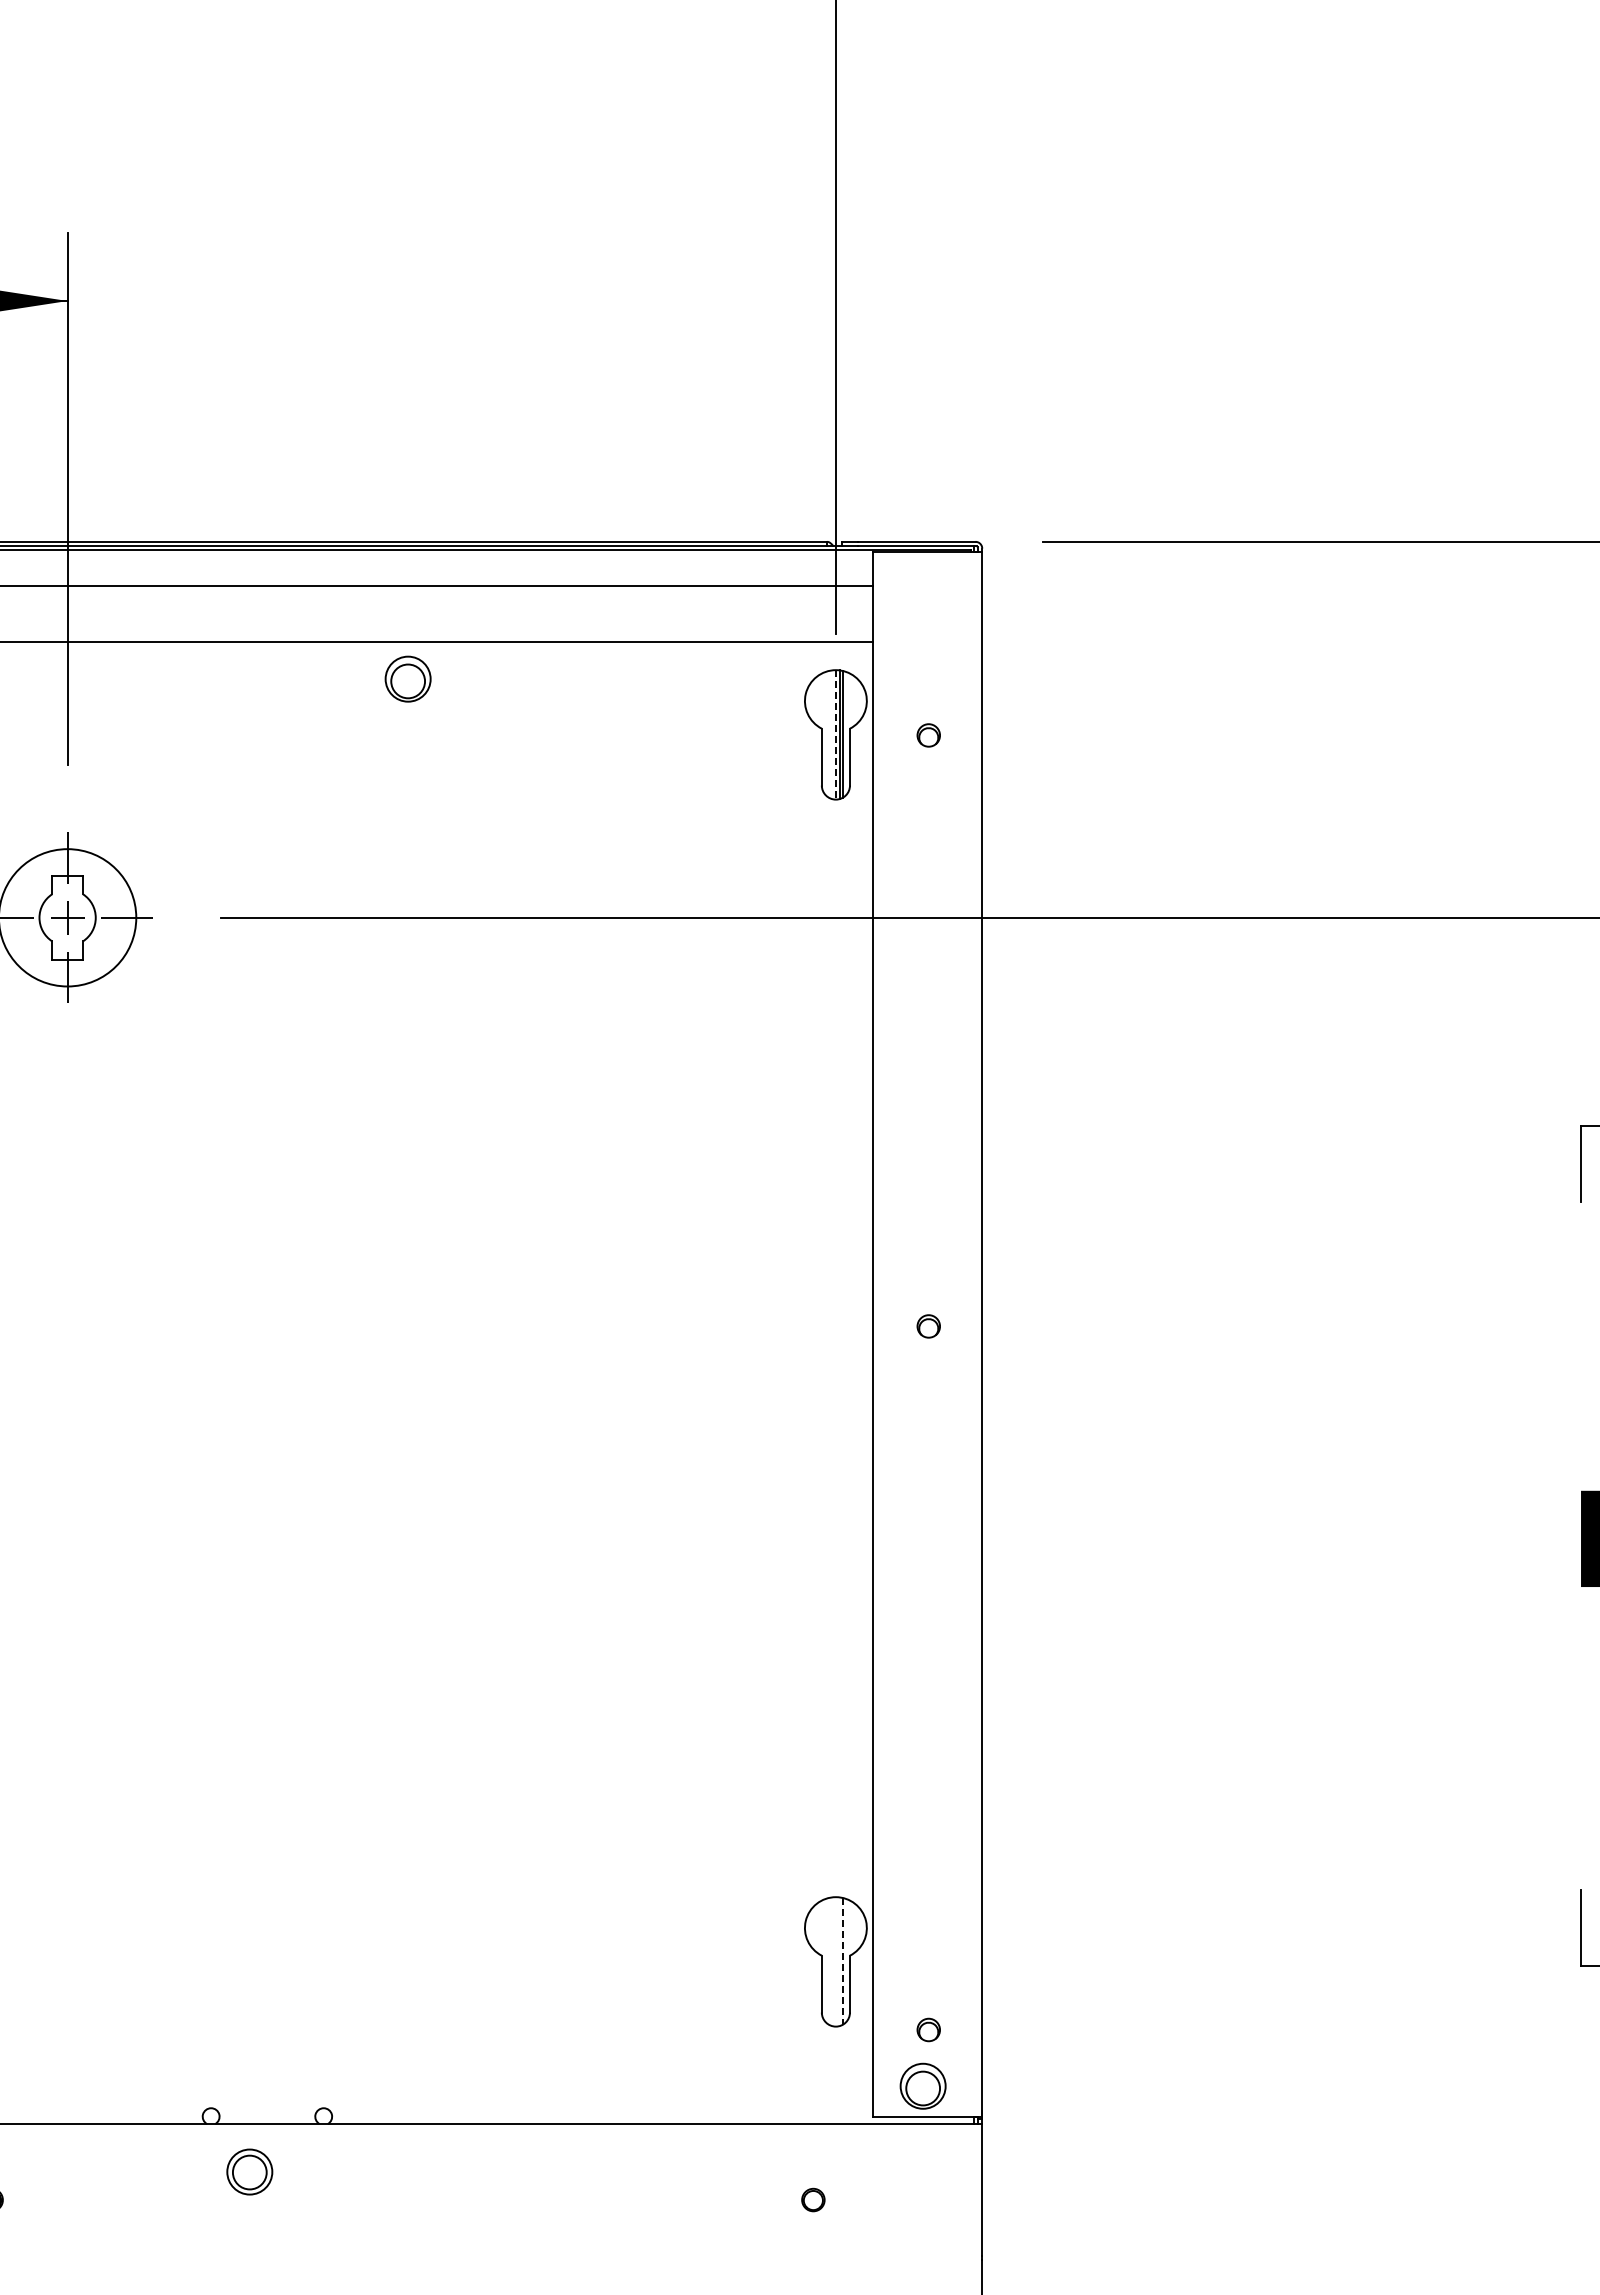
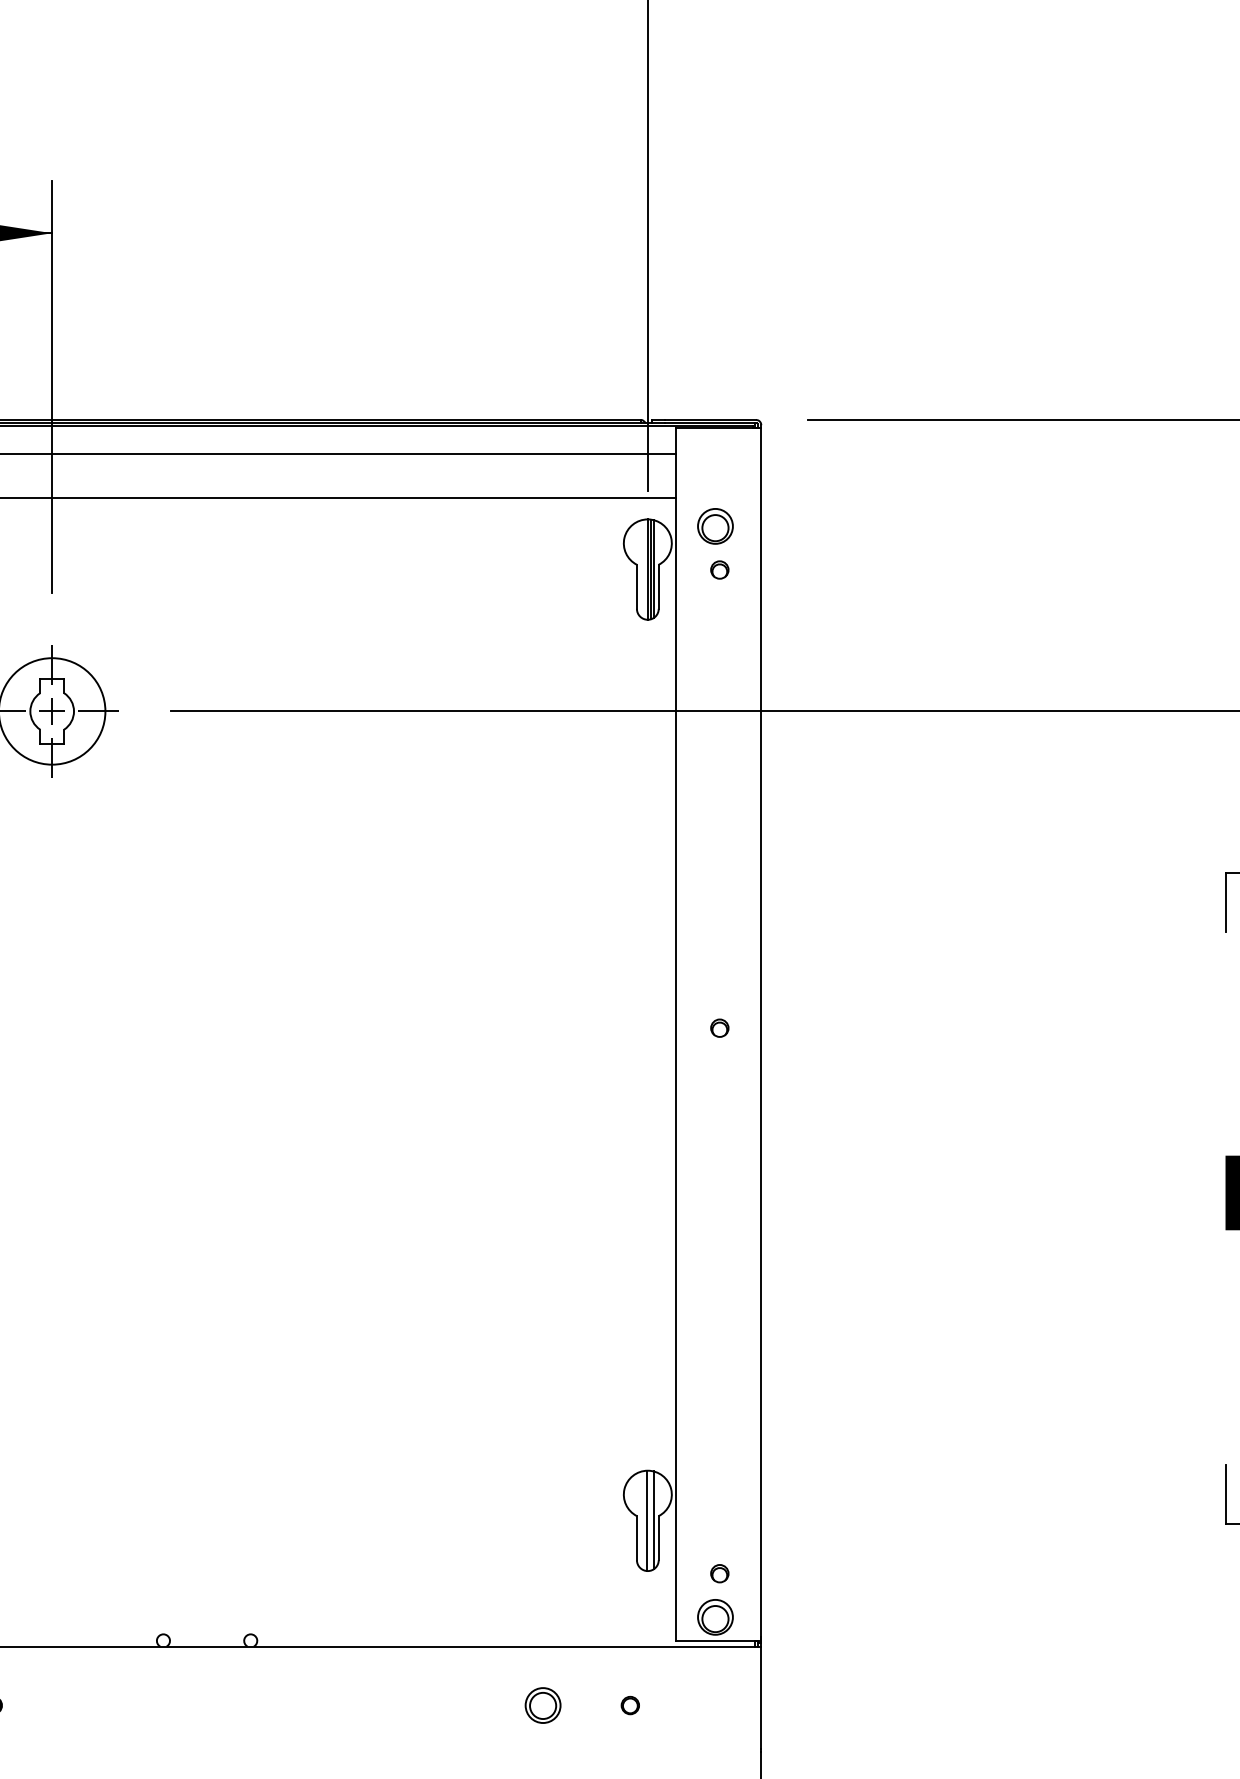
part: (407, 678) -> (714, 525), moved
line: (835, 734) -> (647, 569), dashed -> solid
line: (834, 1961) -> (646, 1520), added
line: (843, 1961) -> (653, 1520), dashed -> solid
part: (249, 2171) -> (542, 1705), moved

